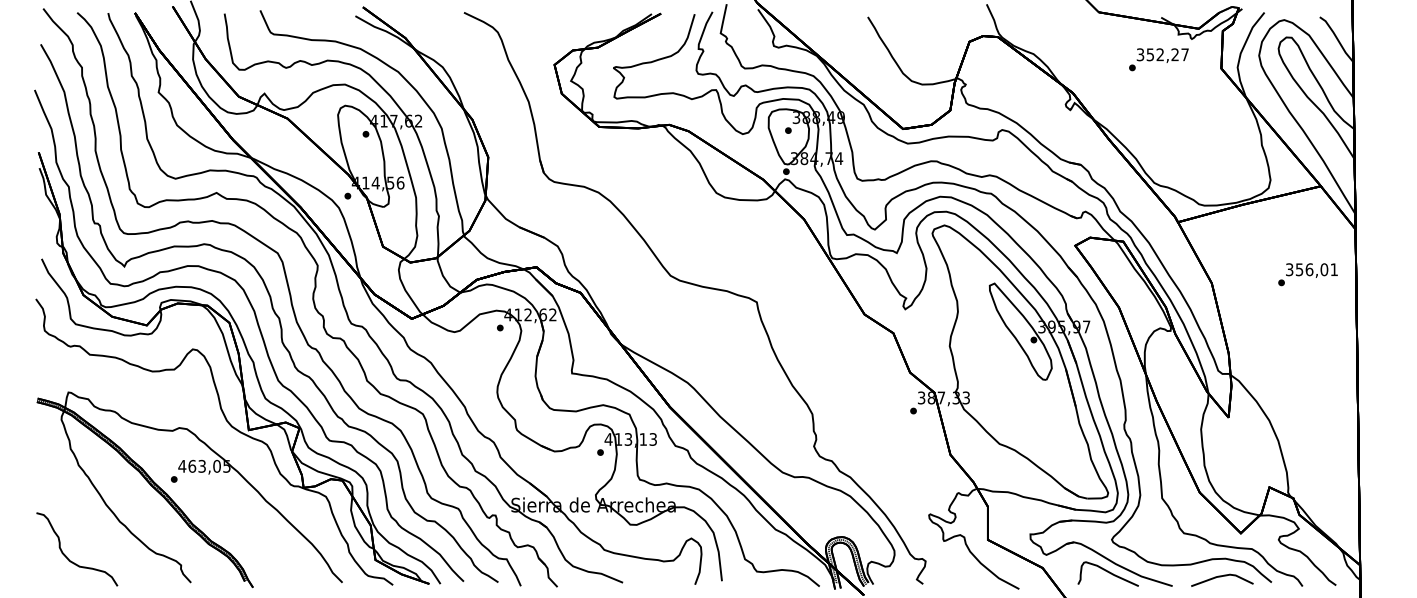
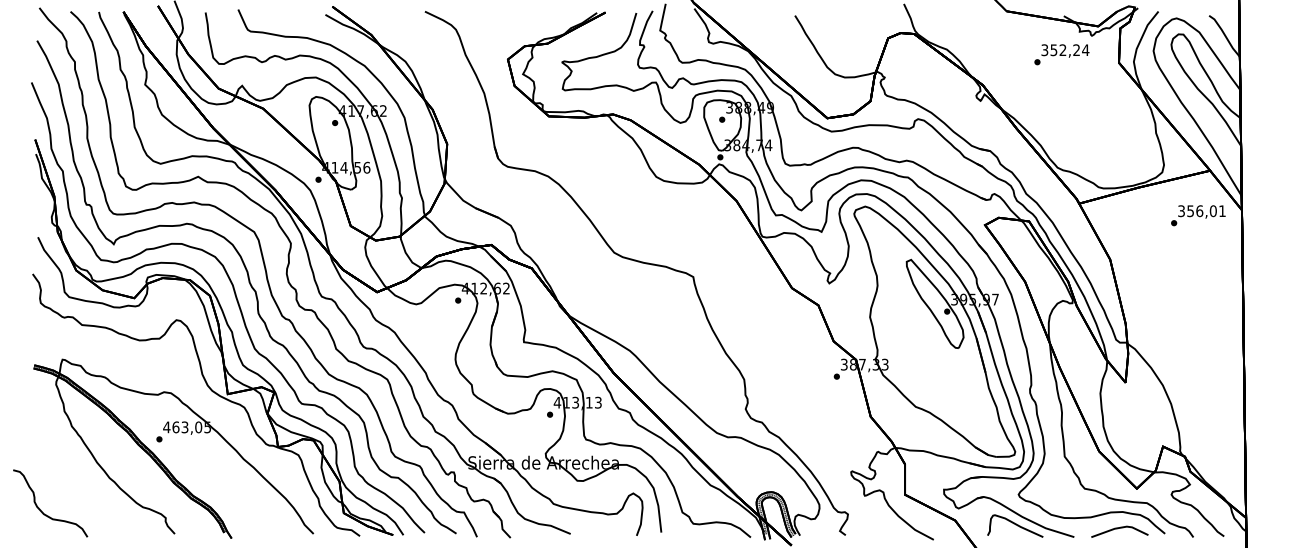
text: (1184, 54) -> (1085, 49), 352,27 -> 352,24
text: (1308, 274) -> (1198, 215), moved
curve: (68, 558) -> (42, 511), moved

